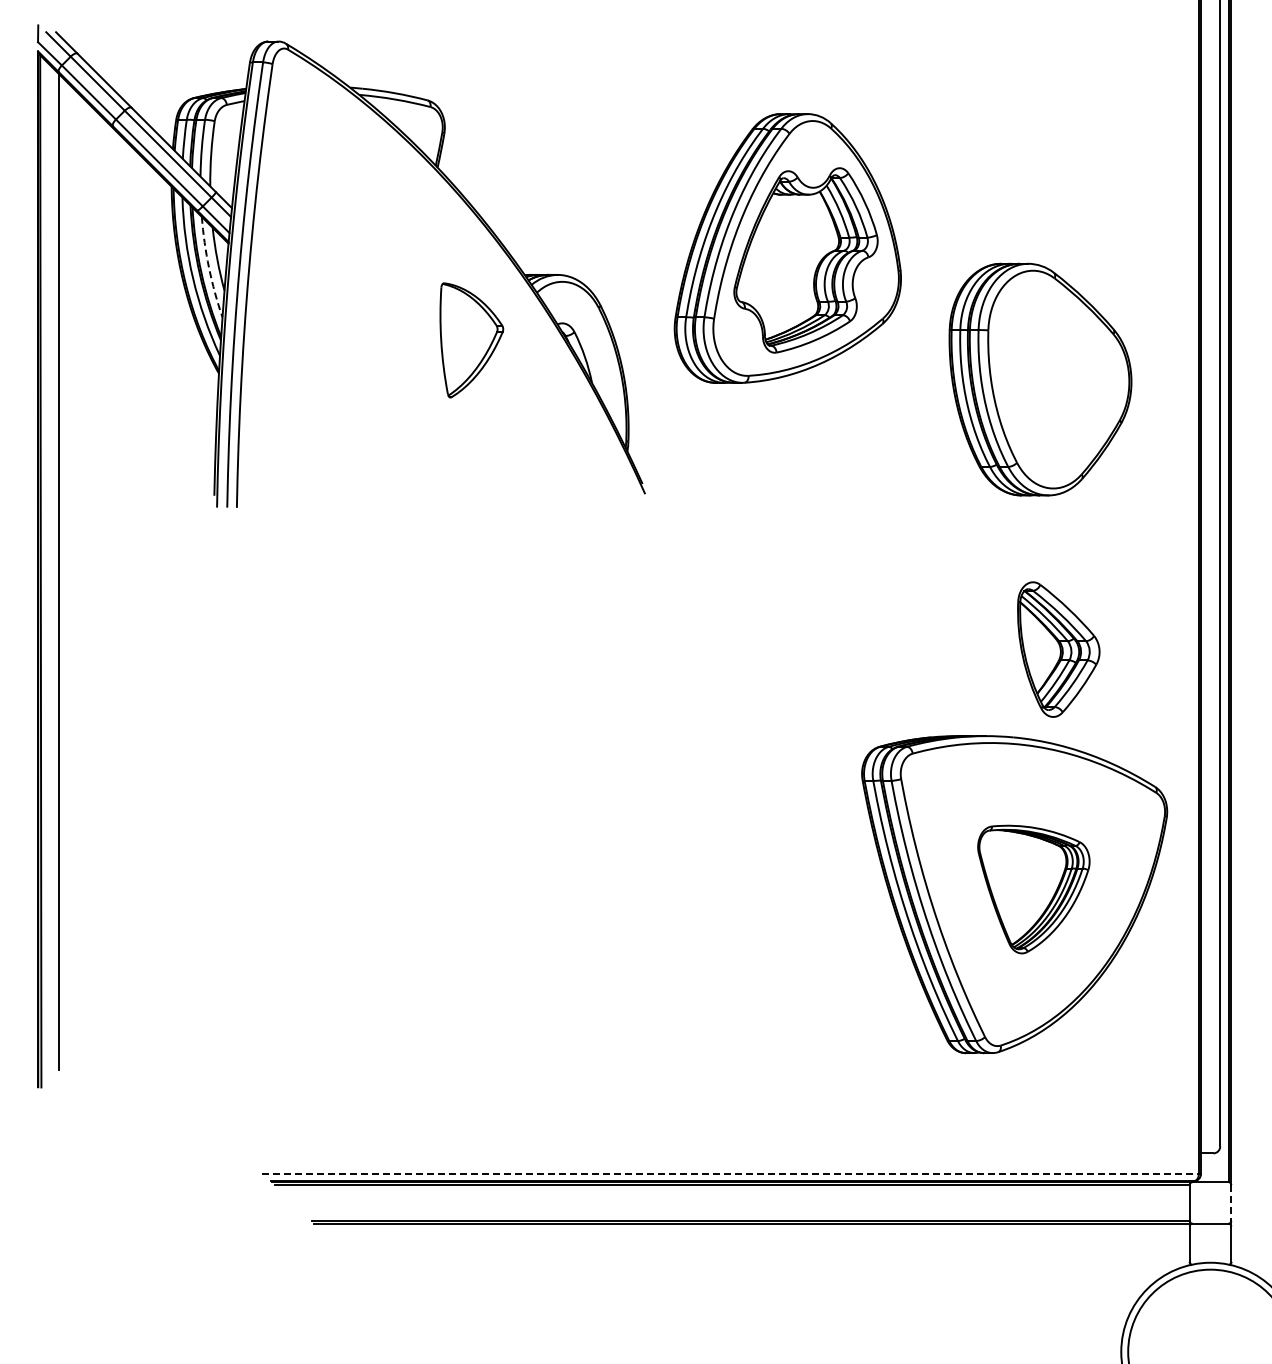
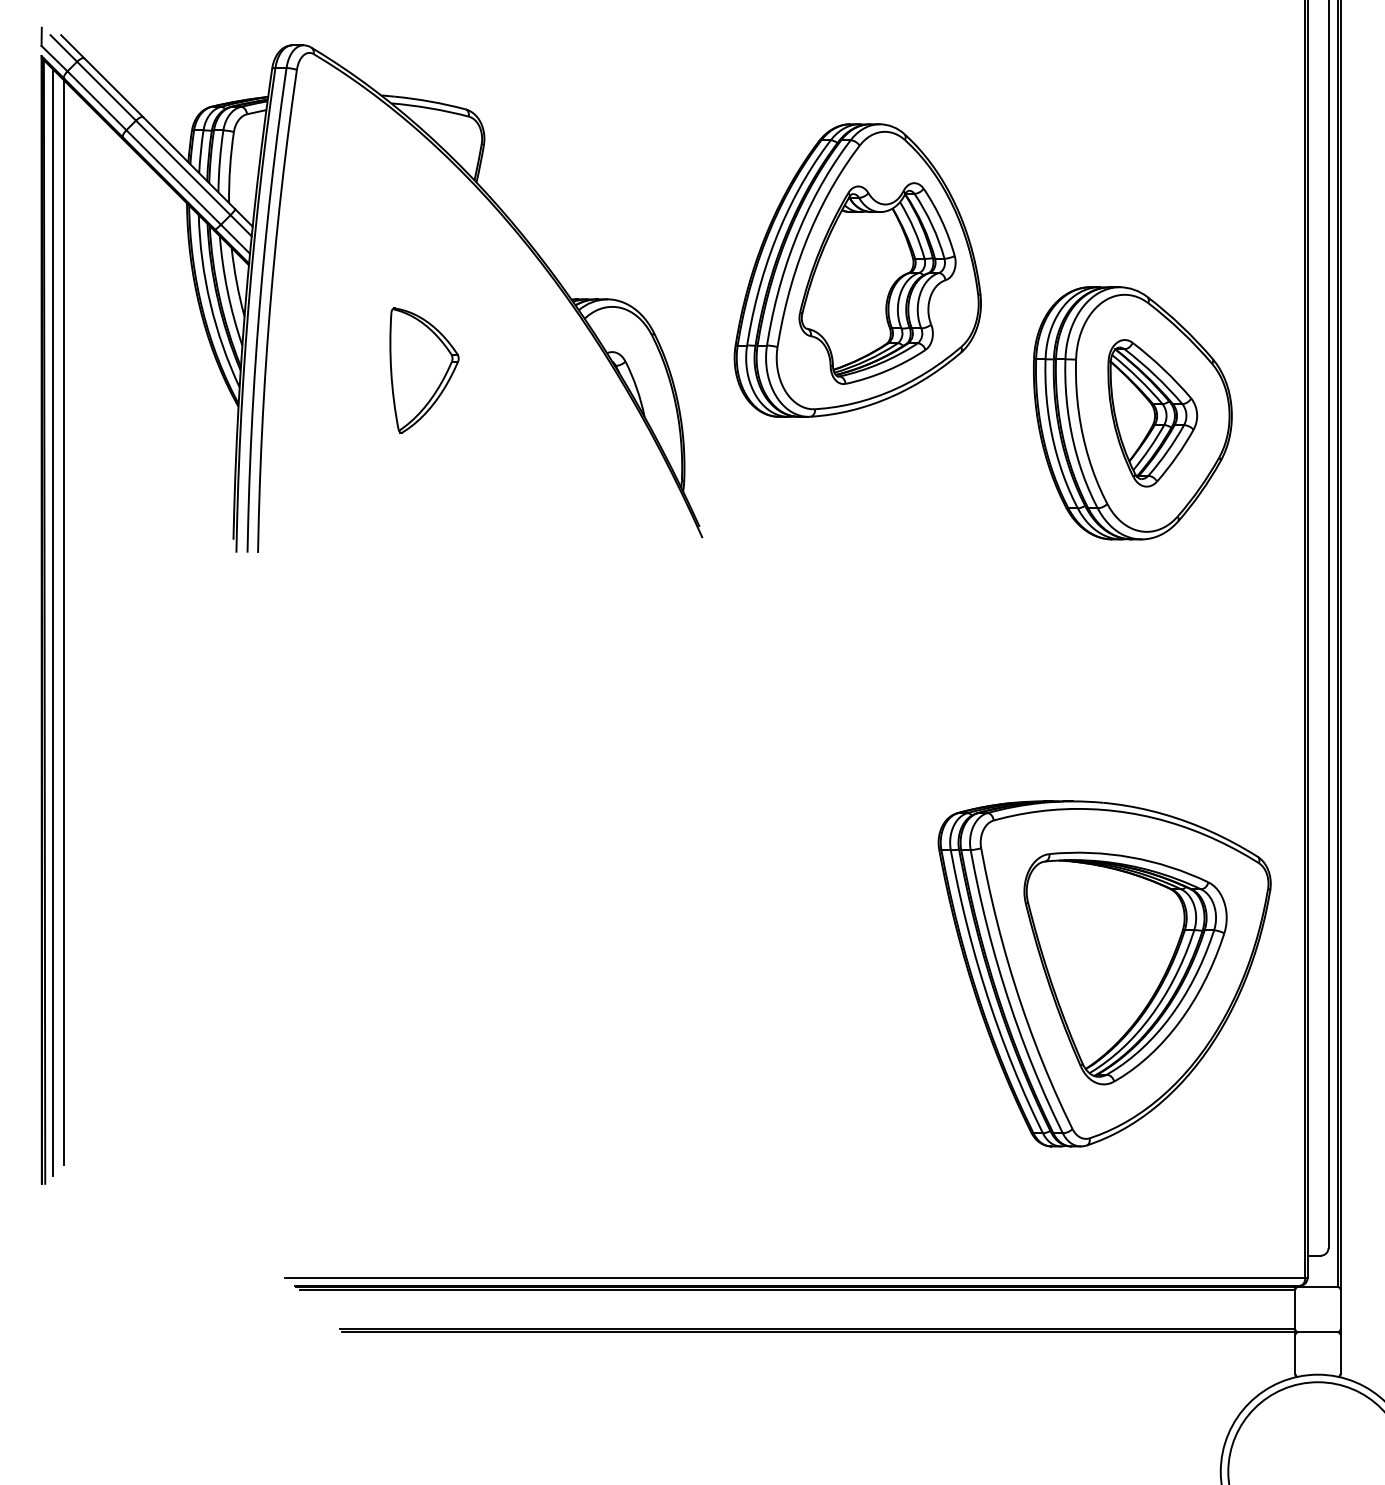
arc: (209, 267) -> (228, 291), dashed -> solid
part: (471, 340) -> (424, 370), moved
line: (48, 571) -> (52, 622), added
part: (1058, 649) -> (1152, 413), moved
part: (1033, 889) -> (1125, 968), size x1.67
line: (730, 1174) -> (795, 1278), dashed -> solid
line: (1231, 1202) -> (1340, 1309), dashed -> solid

